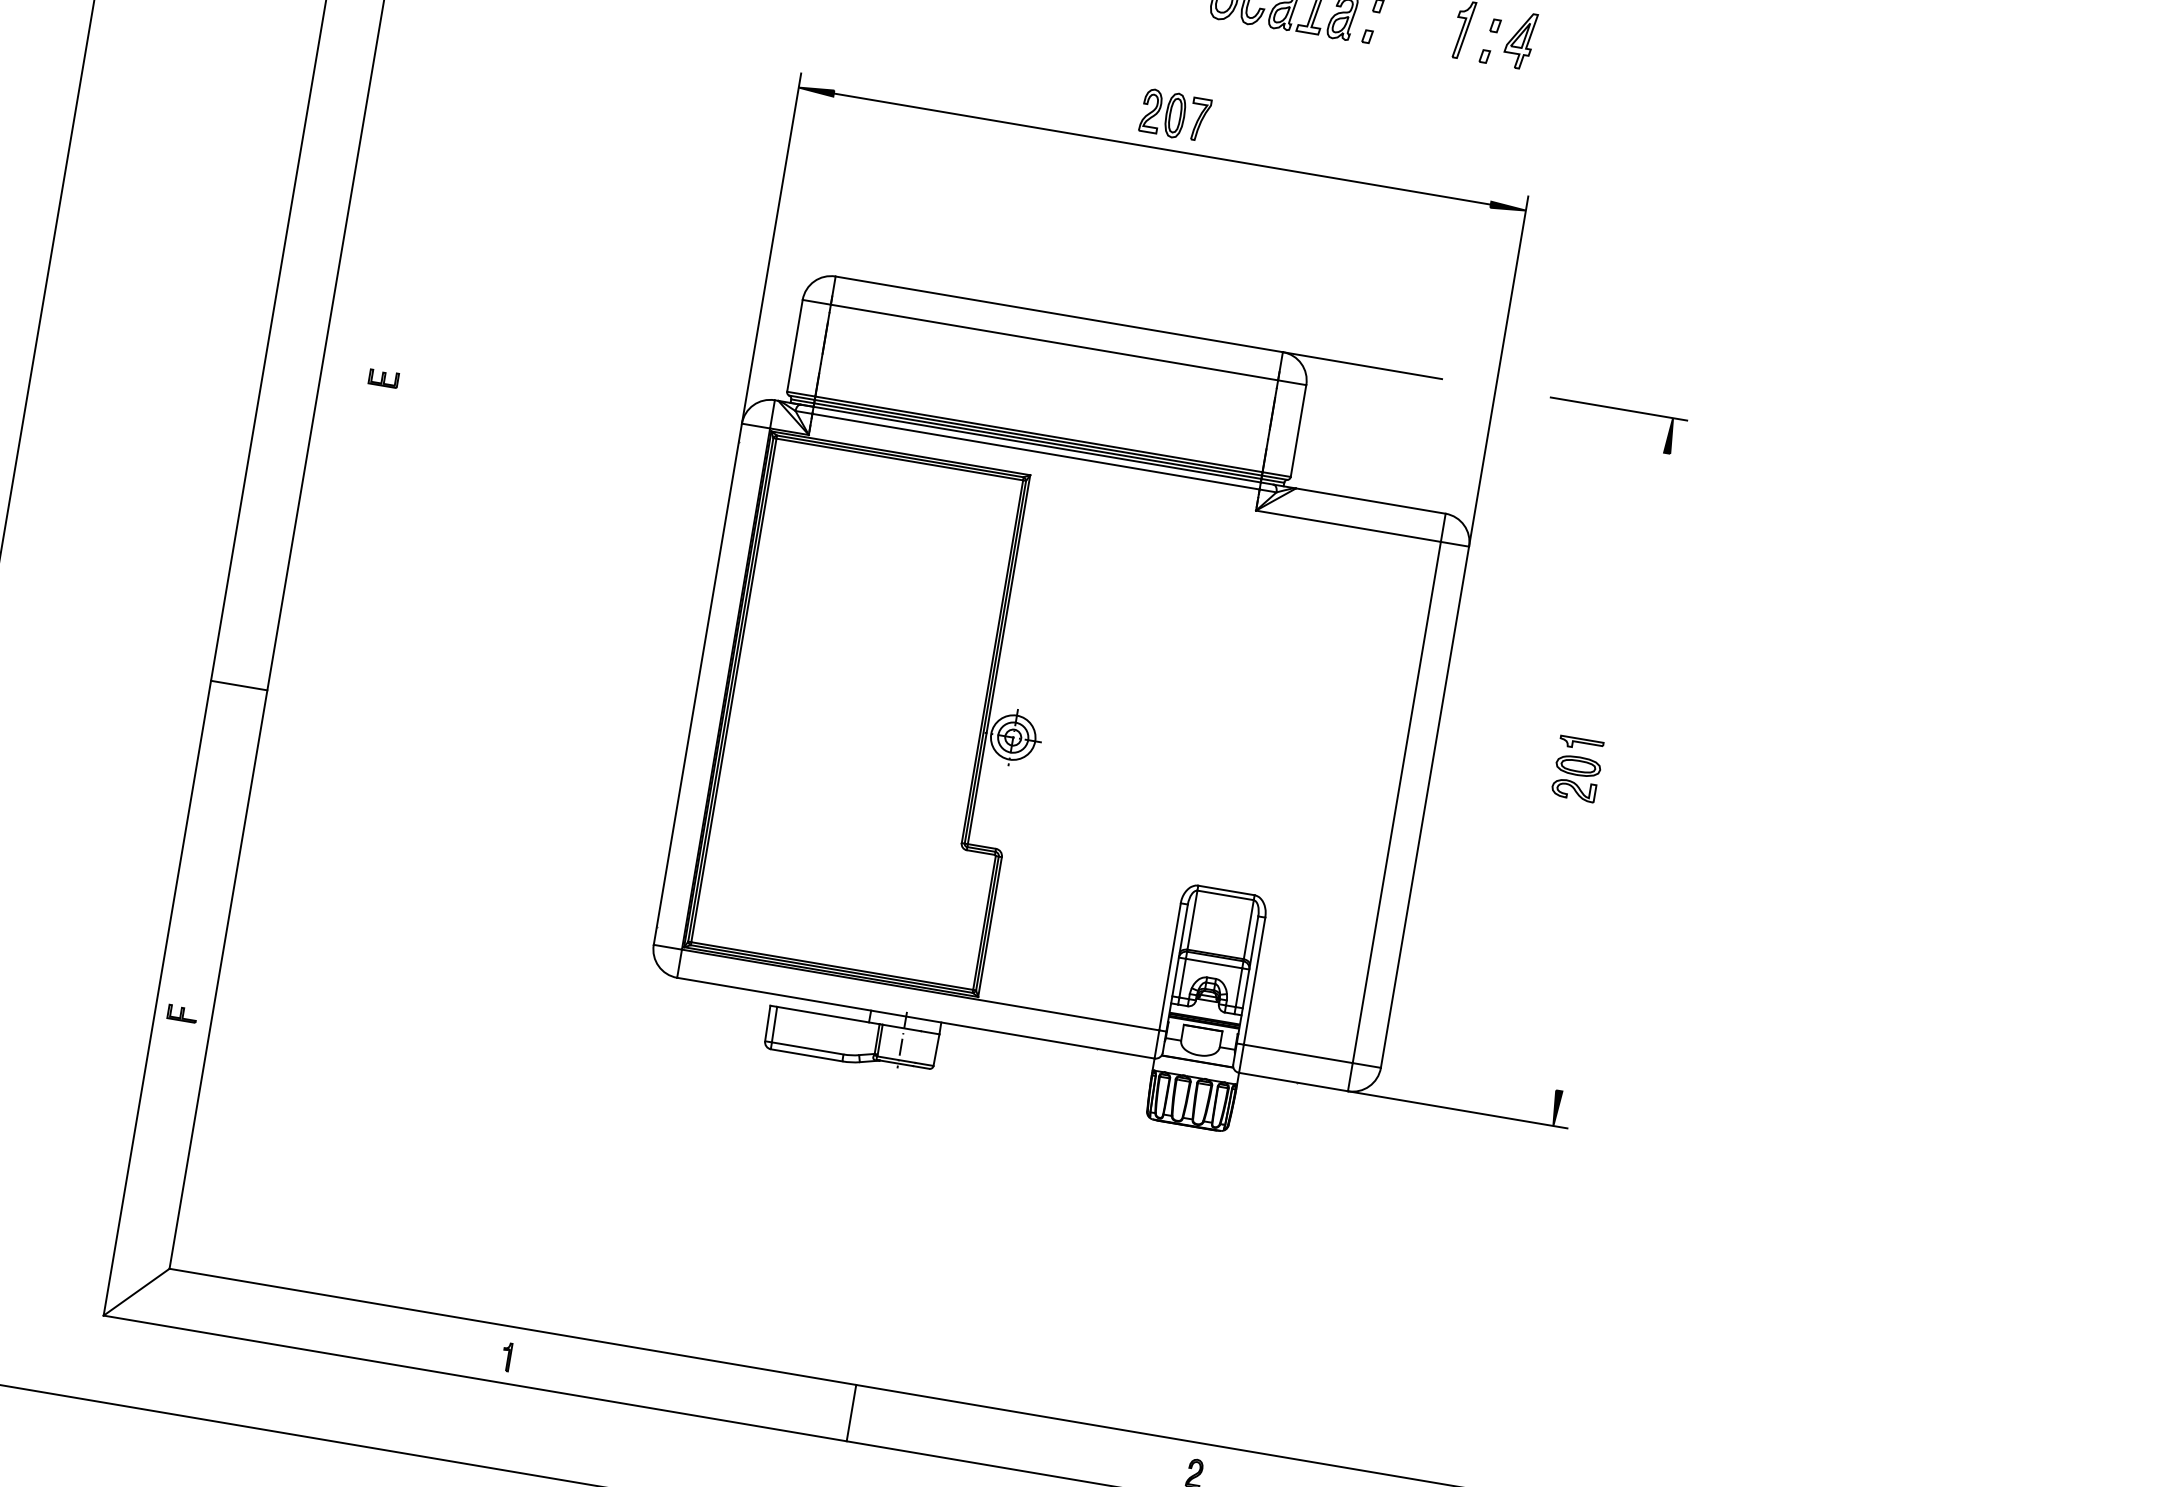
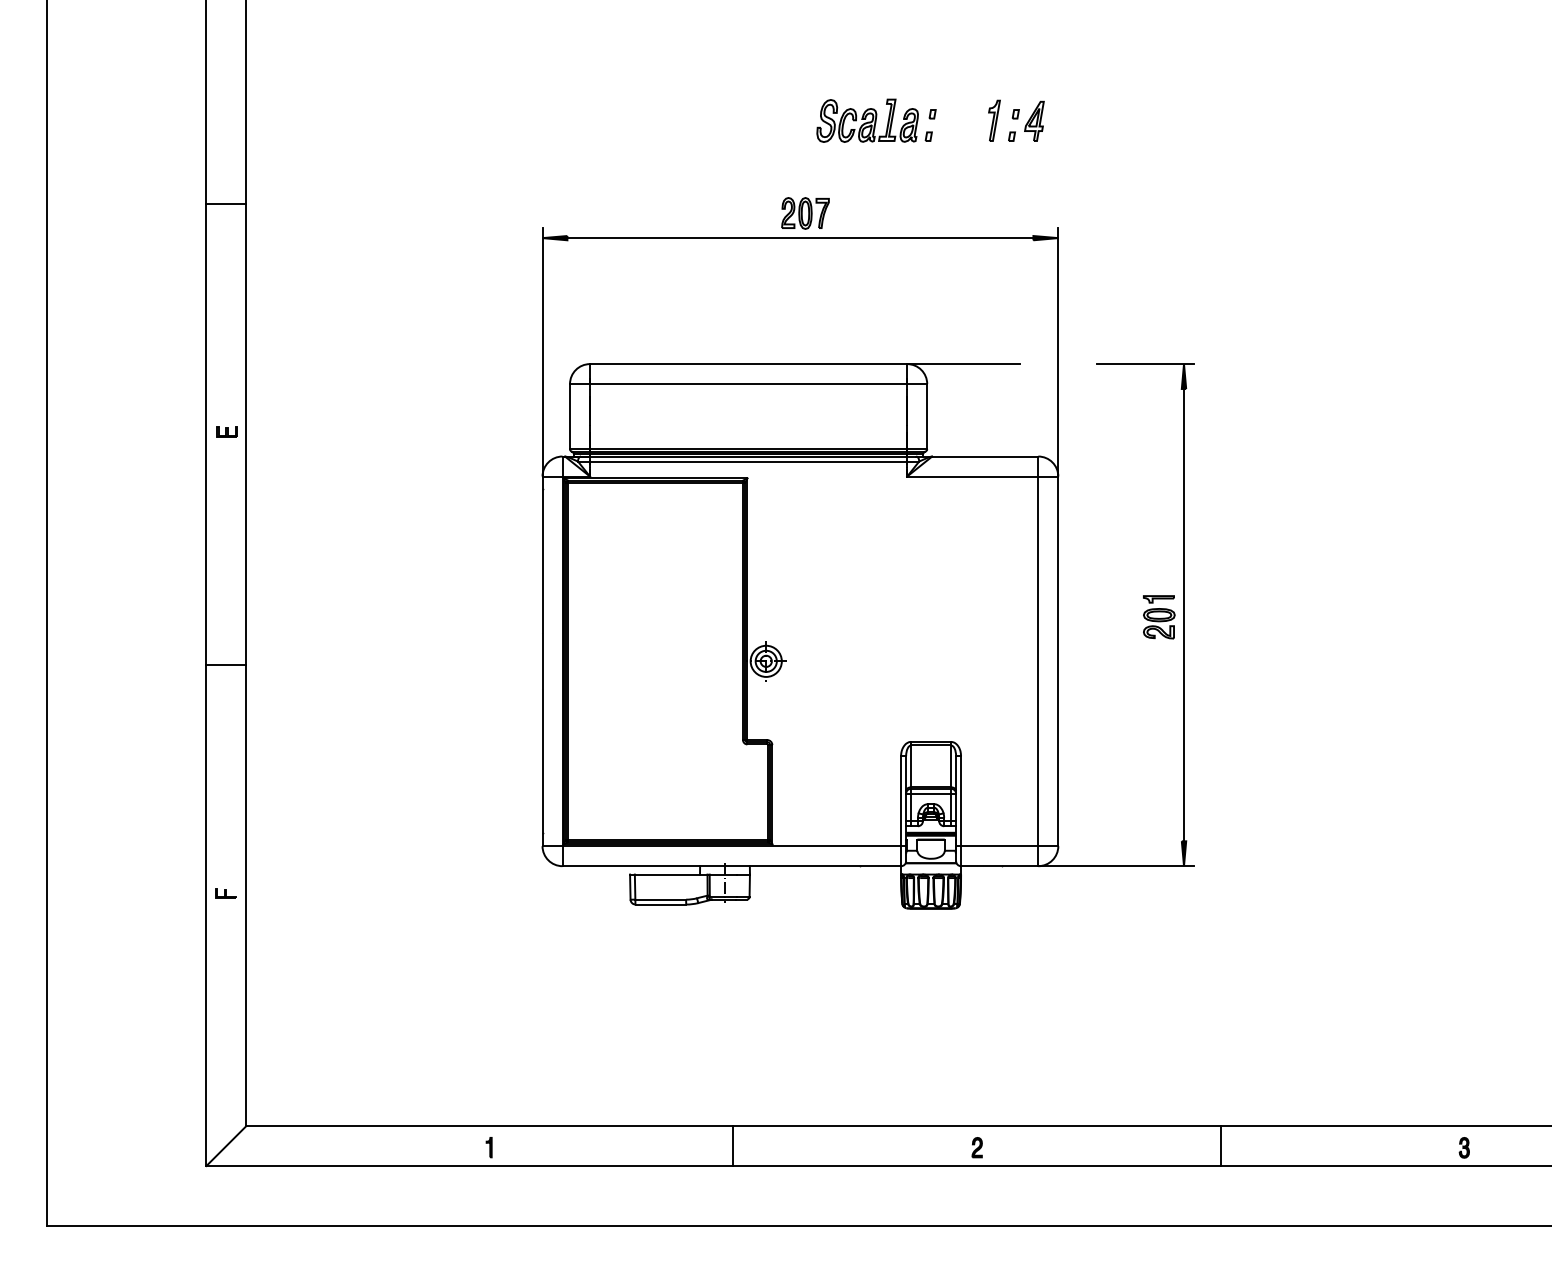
part: (382, 377) -> (226, 431), moved
line: (239, 685) -> (226, 664), moved
line: (1614, 771) -> (1184, 614), added
part: (182, 1013) -> (225, 893), moved

